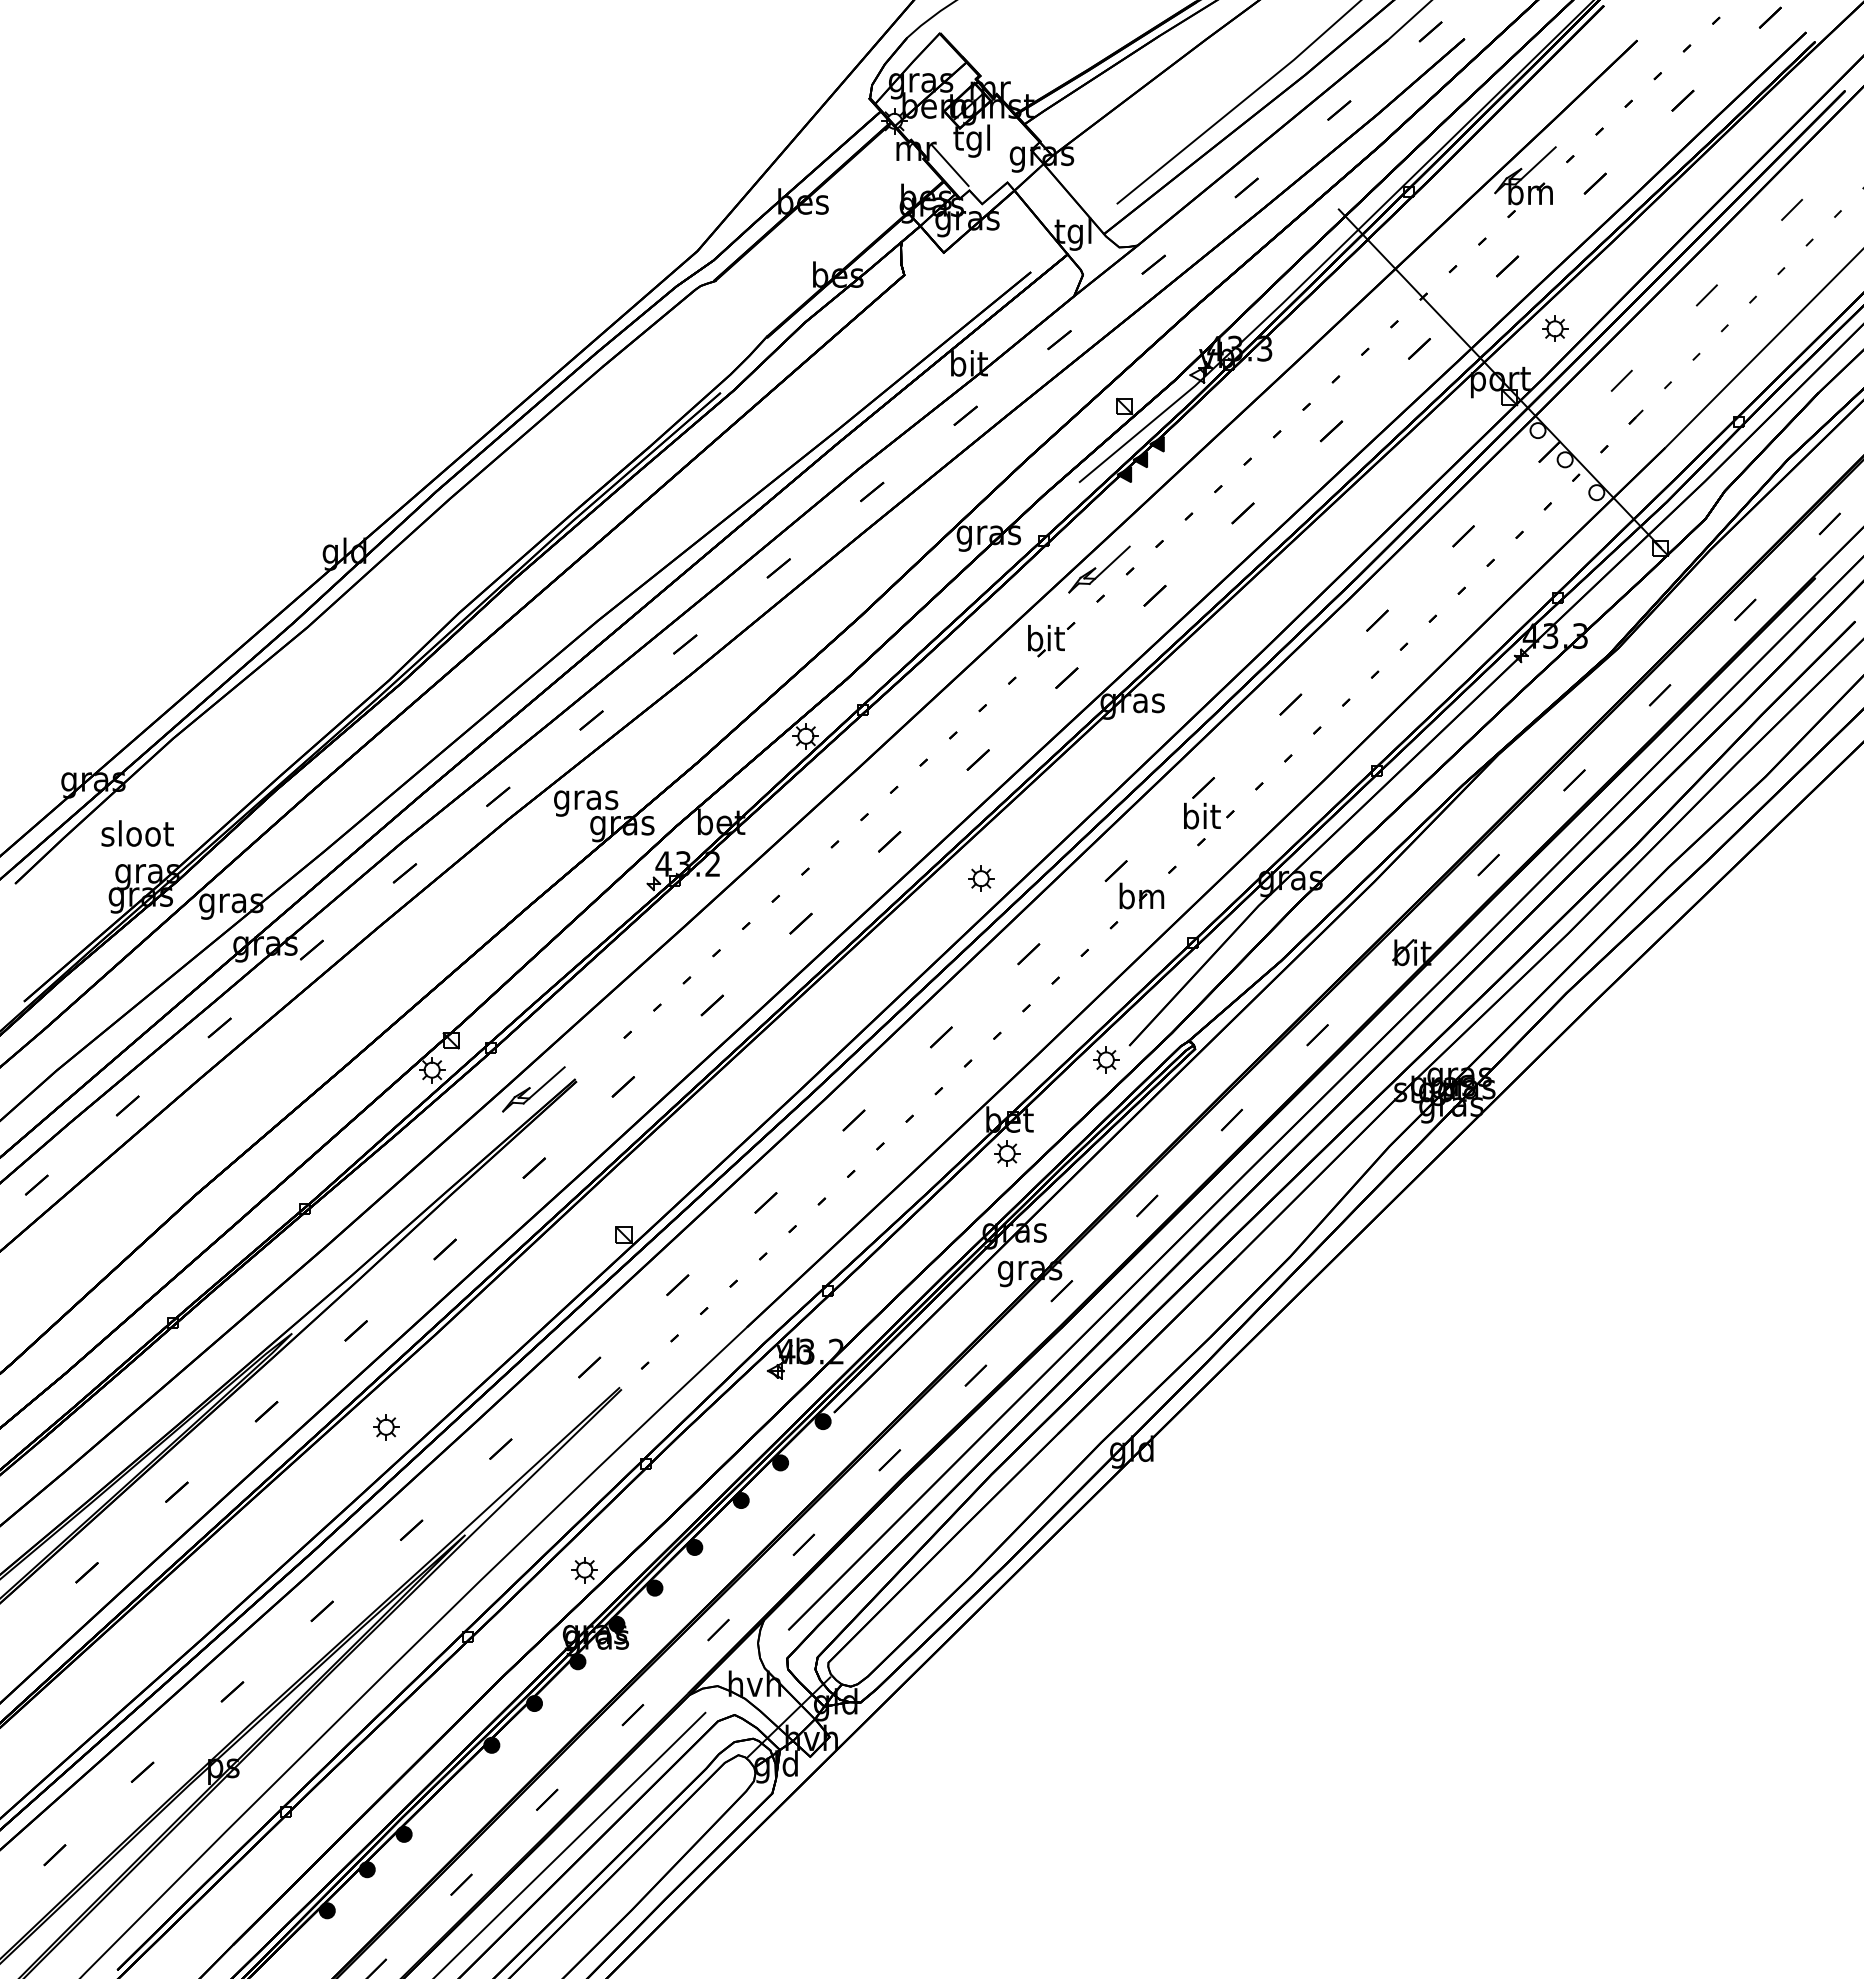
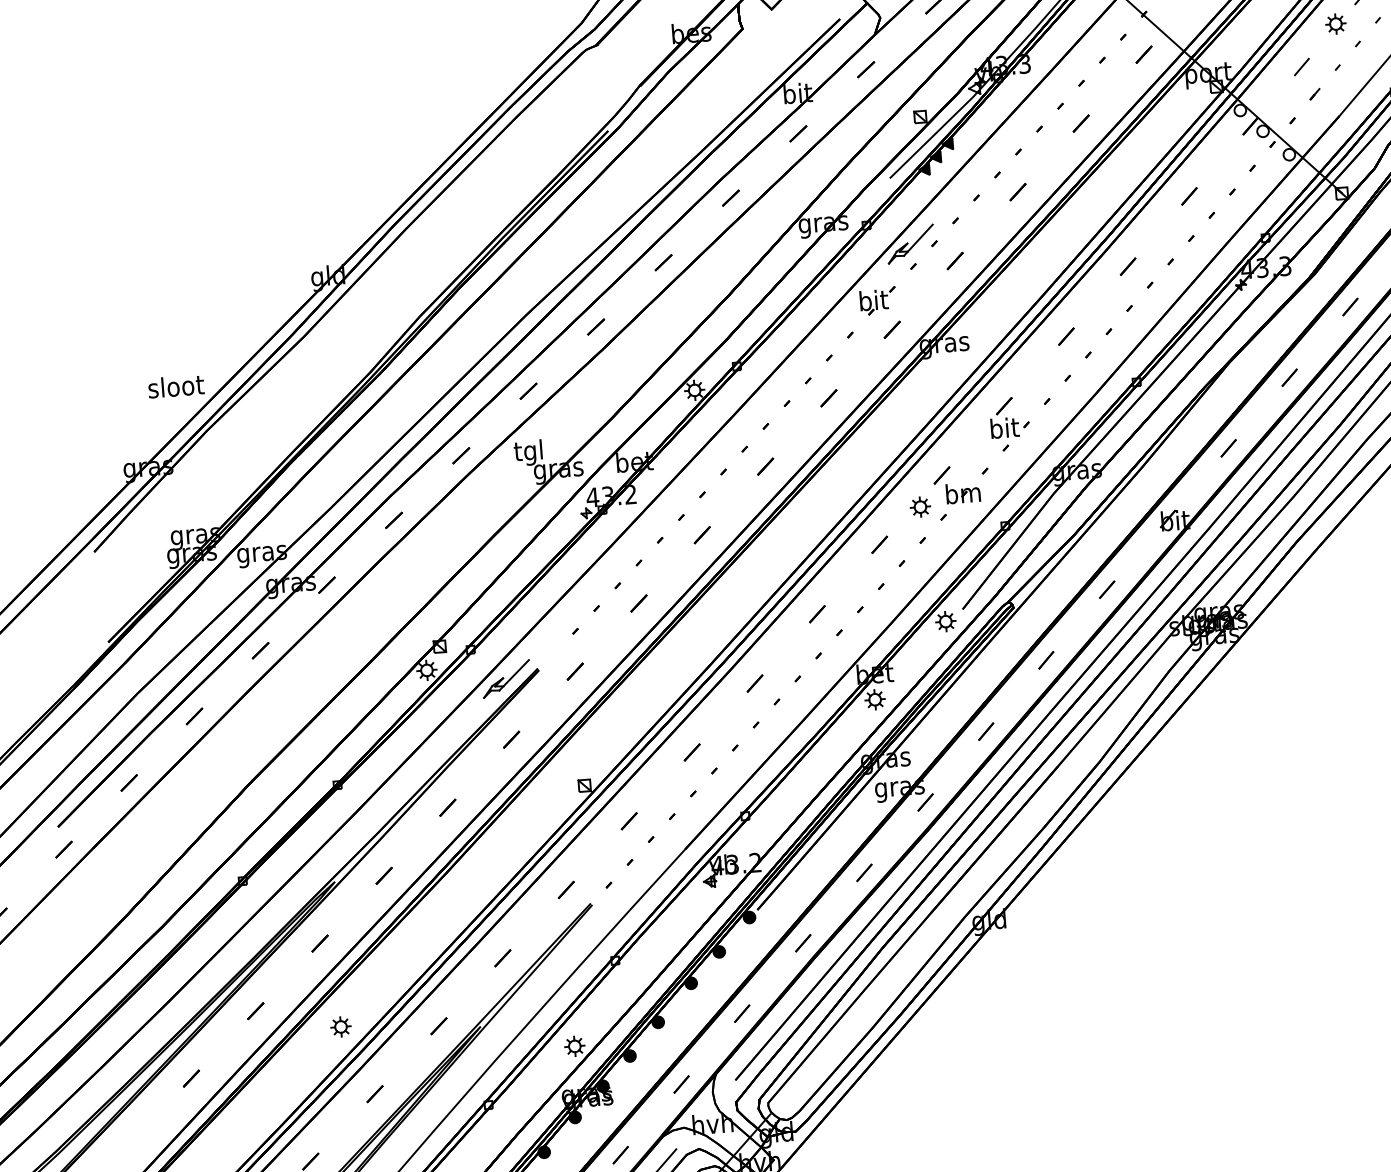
part: (1555, 328) -> (1336, 23), moved
text: (586, 799) -> (529, 452), gras -> tgl
text: (137, 833) -> (176, 386), moved
part: (981, 878) -> (920, 506), moved
part: (386, 1427) -> (341, 1027), moved

